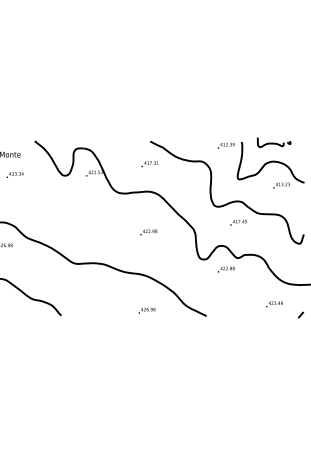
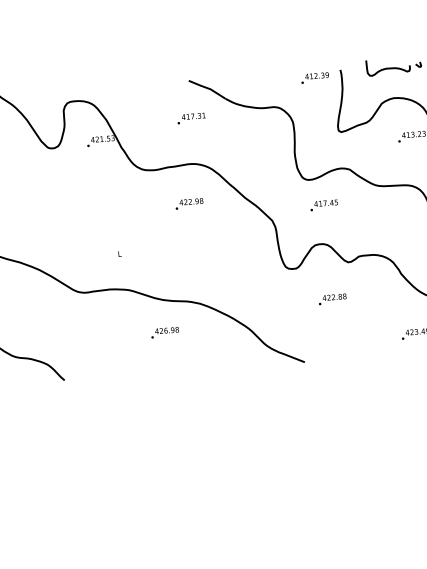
text: (238, 222) -> (323, 204), moved
text: (148, 232) -> (189, 203), moved
text: (226, 269) -> (332, 299), moved
text: (146, 310) -> (164, 332), moved

